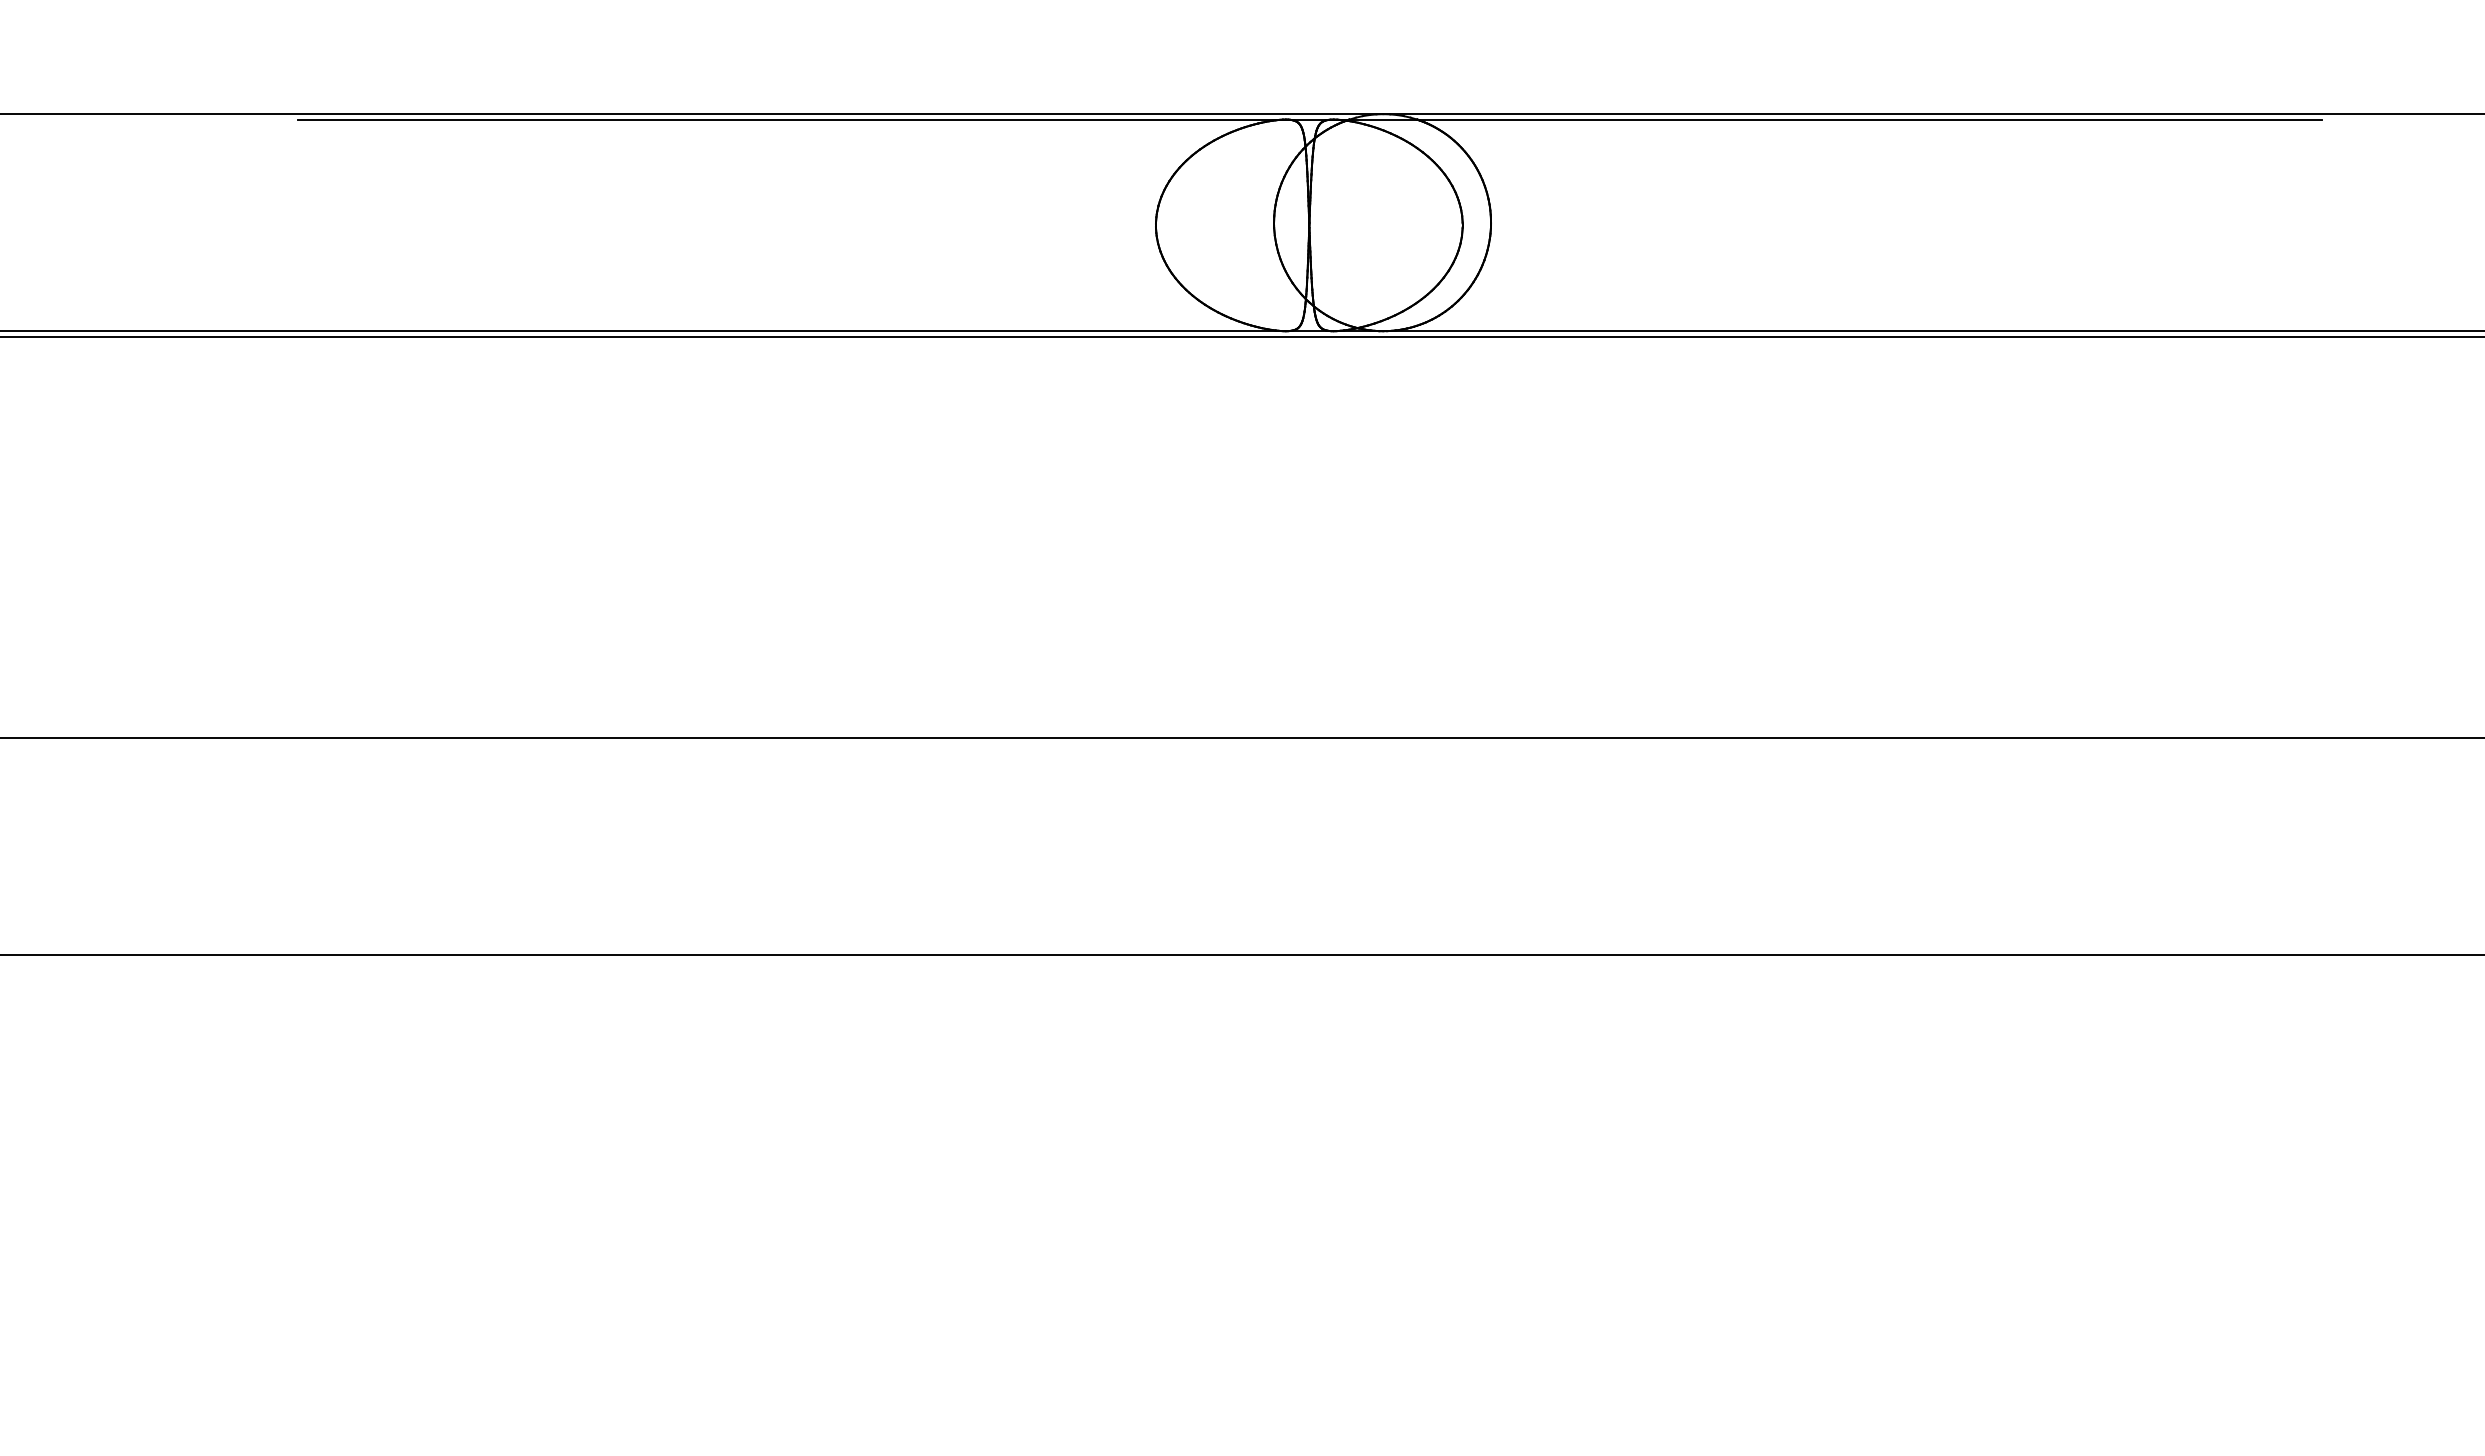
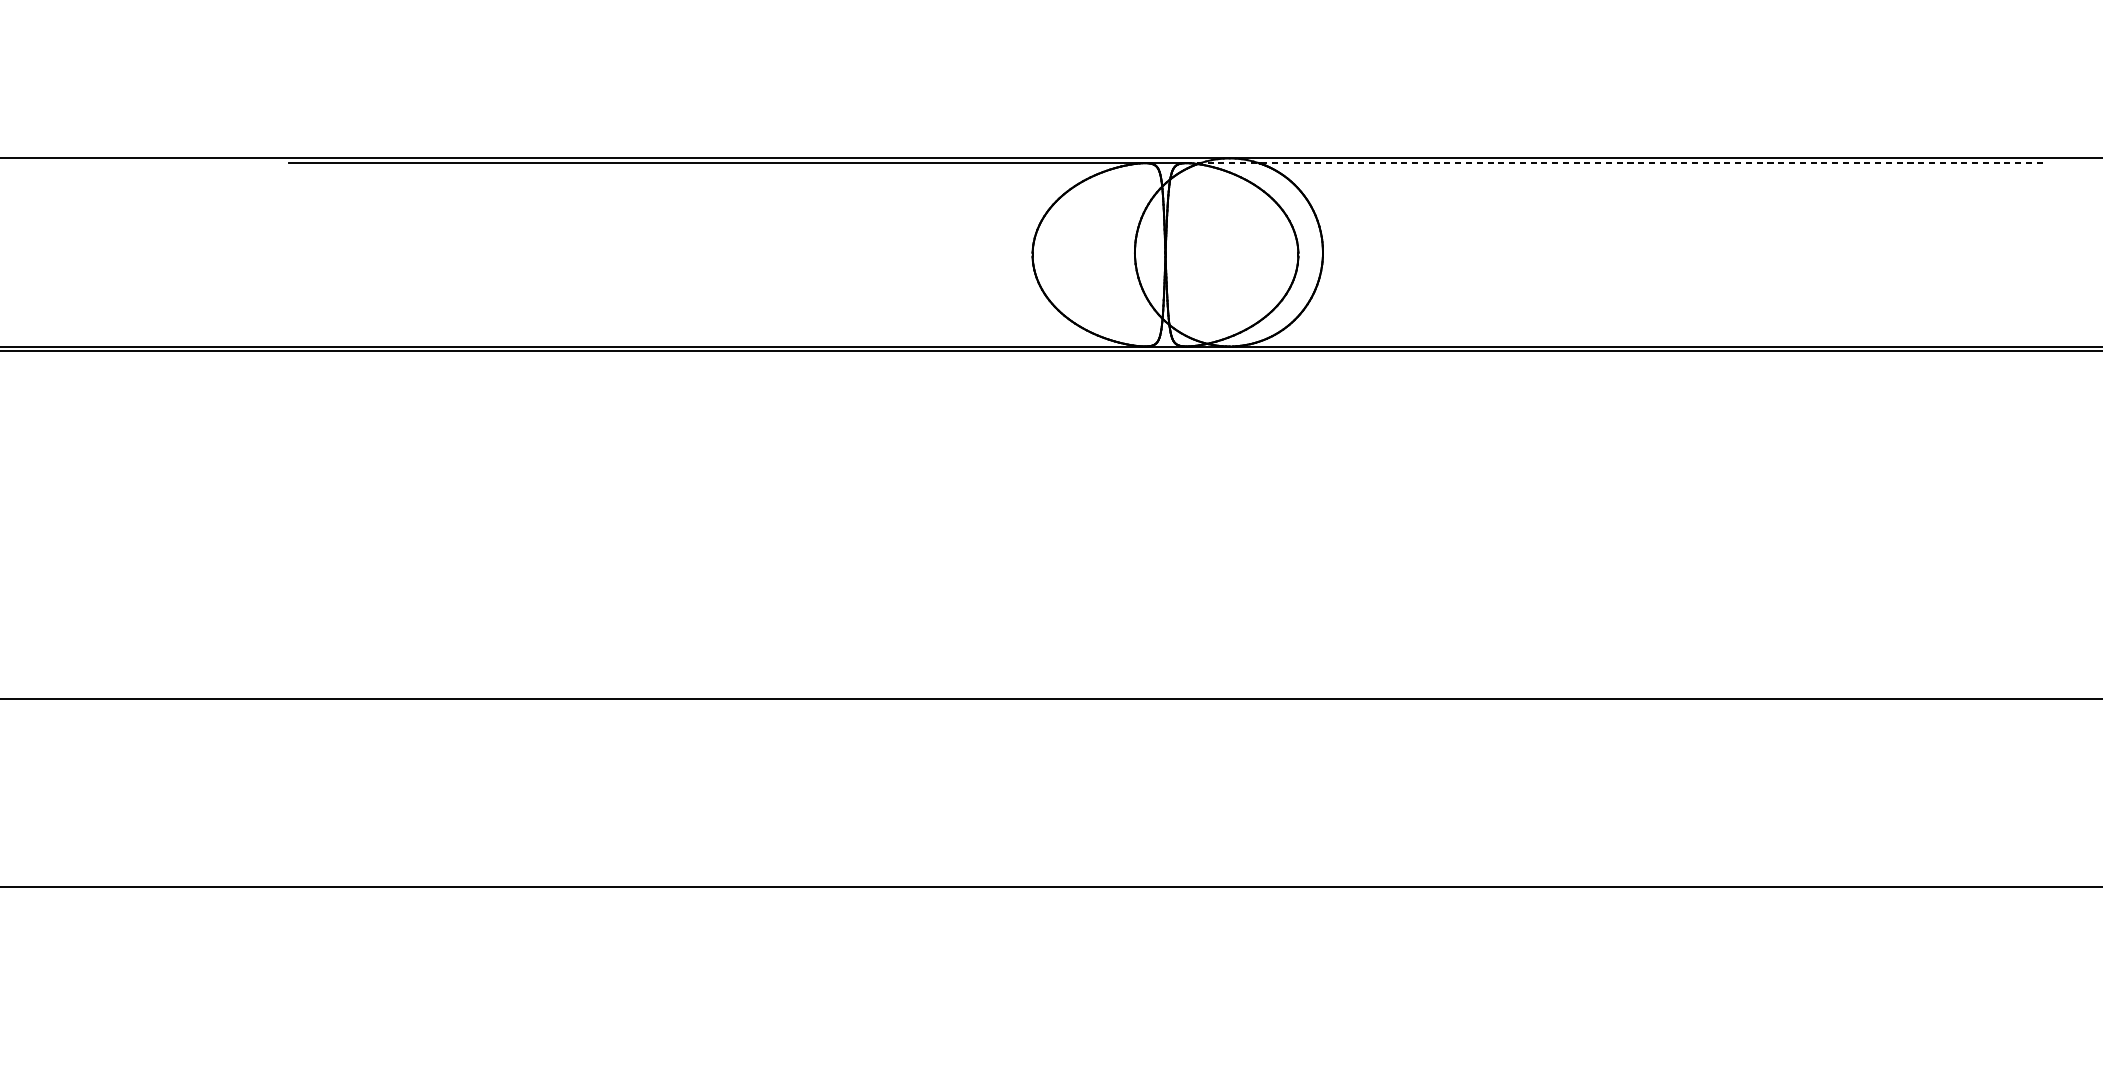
line: (1827, 119) -> (1614, 163), solid -> dashed

